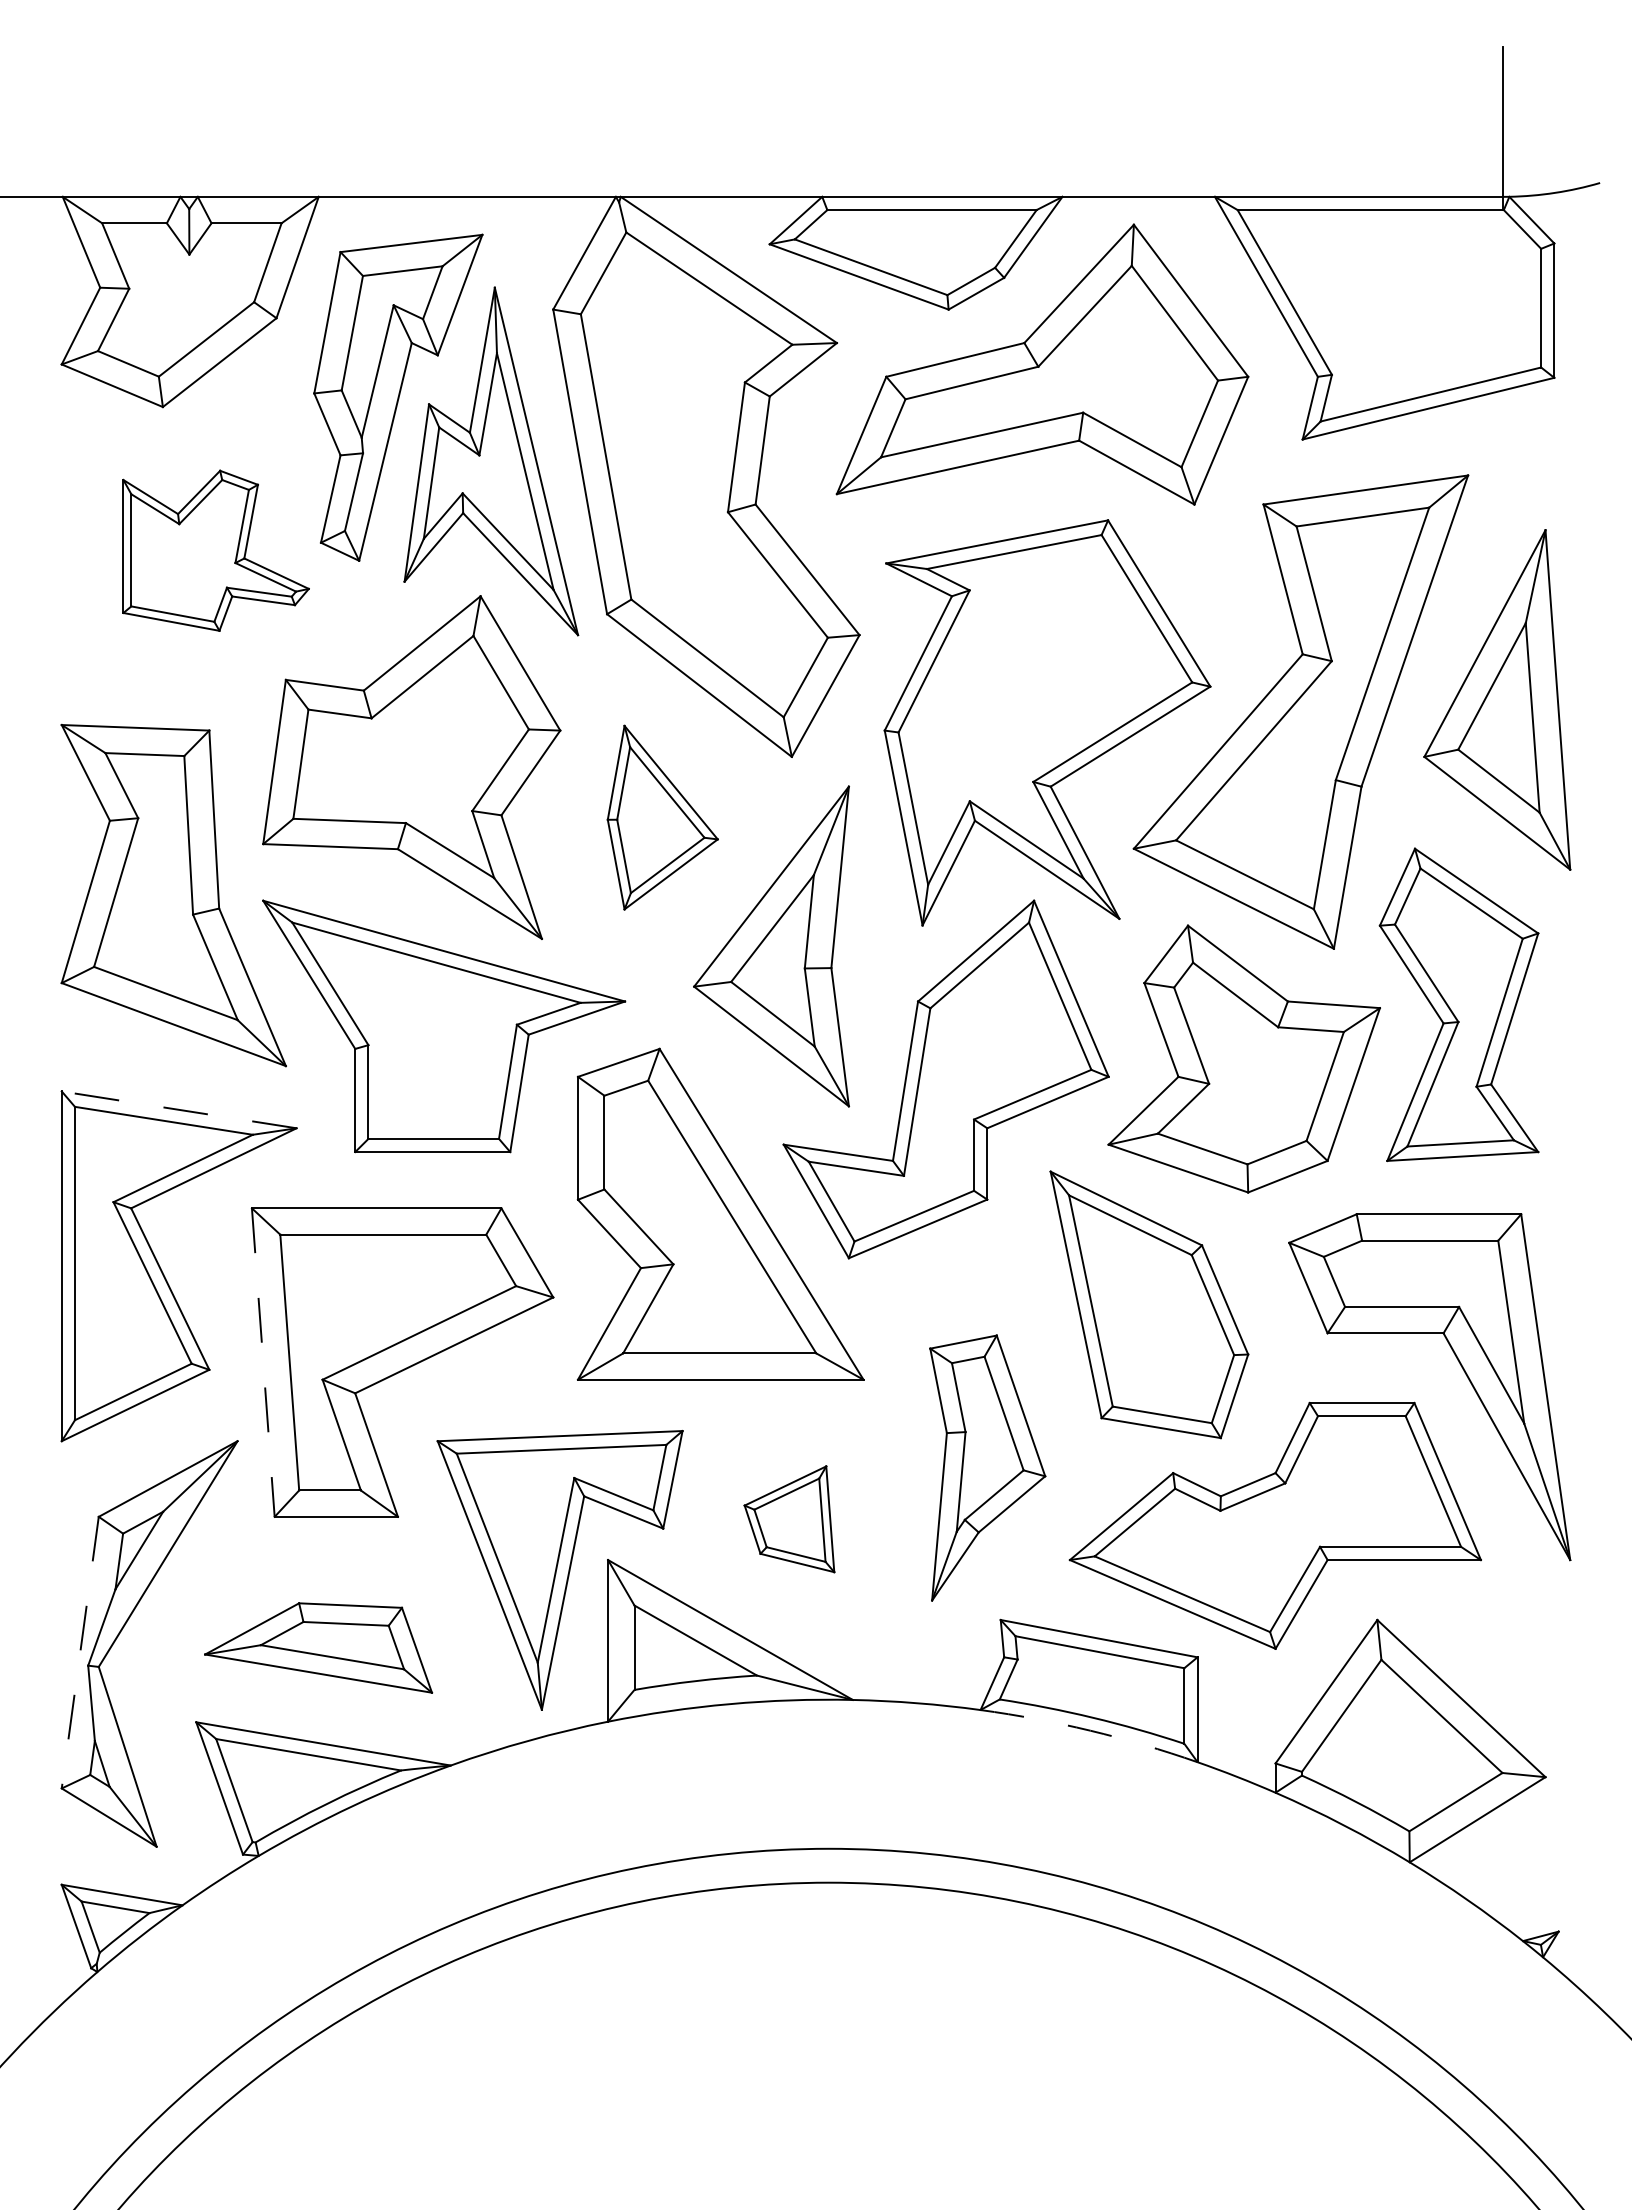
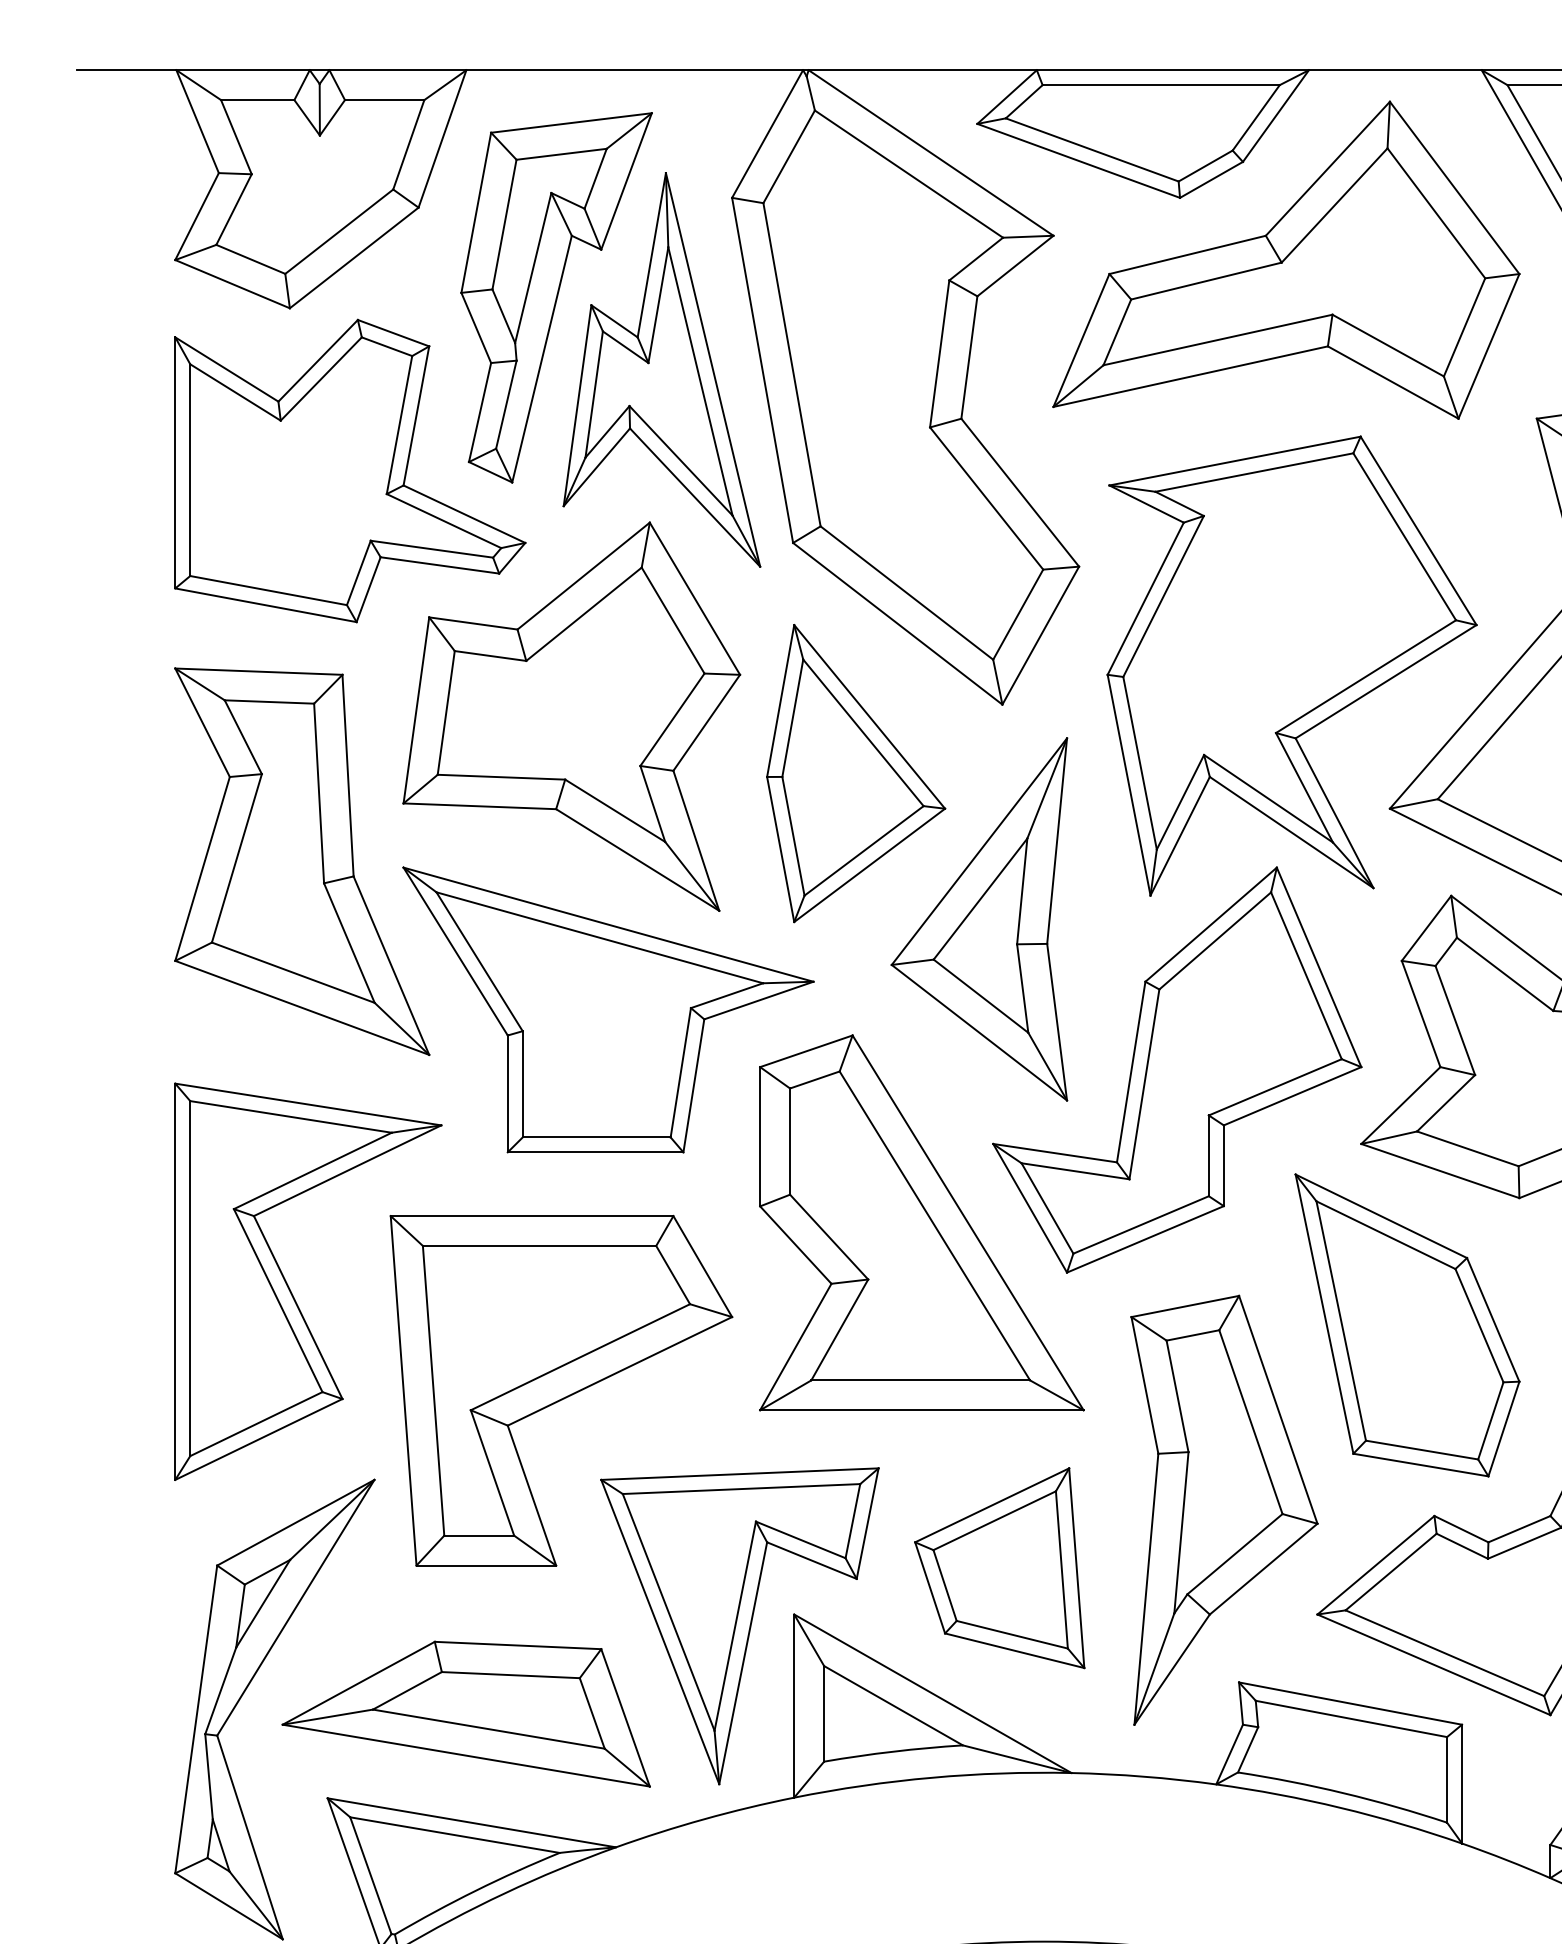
part: (215, 550) -> (349, 470), size x1.67
part: (662, 817) -> (855, 773), size x1.43
line: (179, 1109) -> (308, 1104), dashed -> solid
line: (263, 1362) -> (403, 1390), dashed -> solid
part: (987, 1467) -> (1224, 1509), size x1.43
part: (789, 1519) -> (999, 1568), size x1.67
part: (318, 1647) -> (466, 1713), size x1.43
line: (80, 1653) -> (196, 1720), dashed -> solid
arc: (1090, 1730) -> (1340, 1807), dashed -> solid

